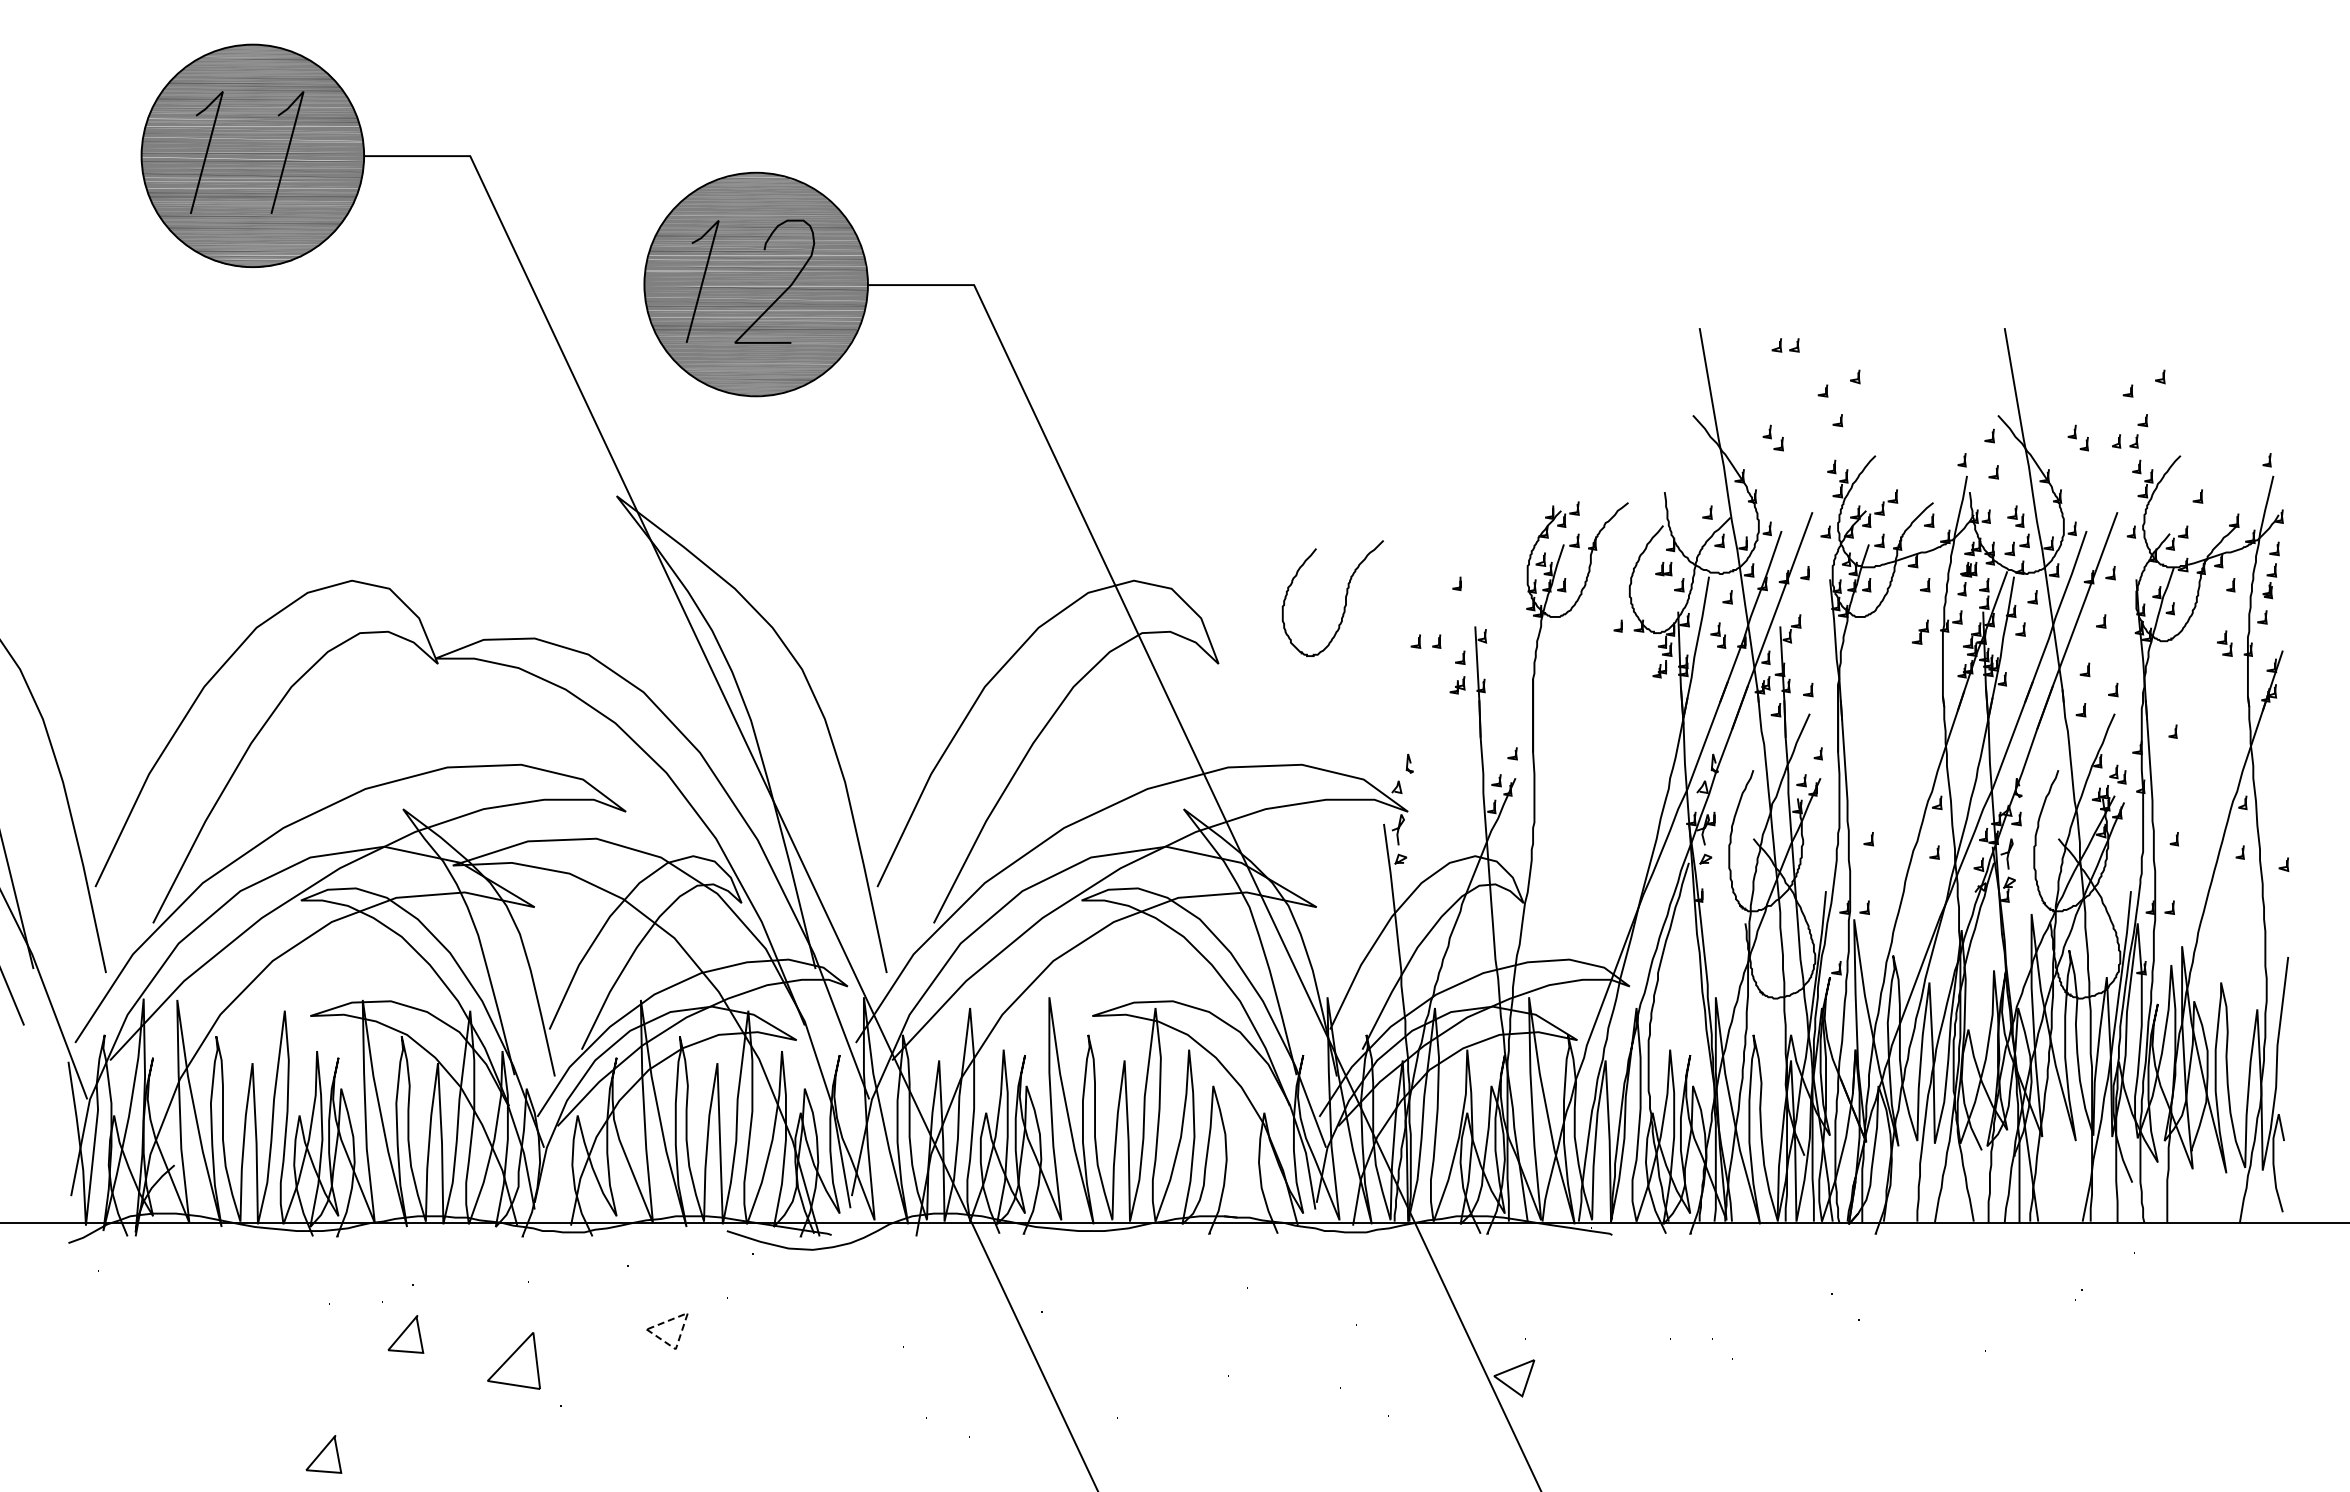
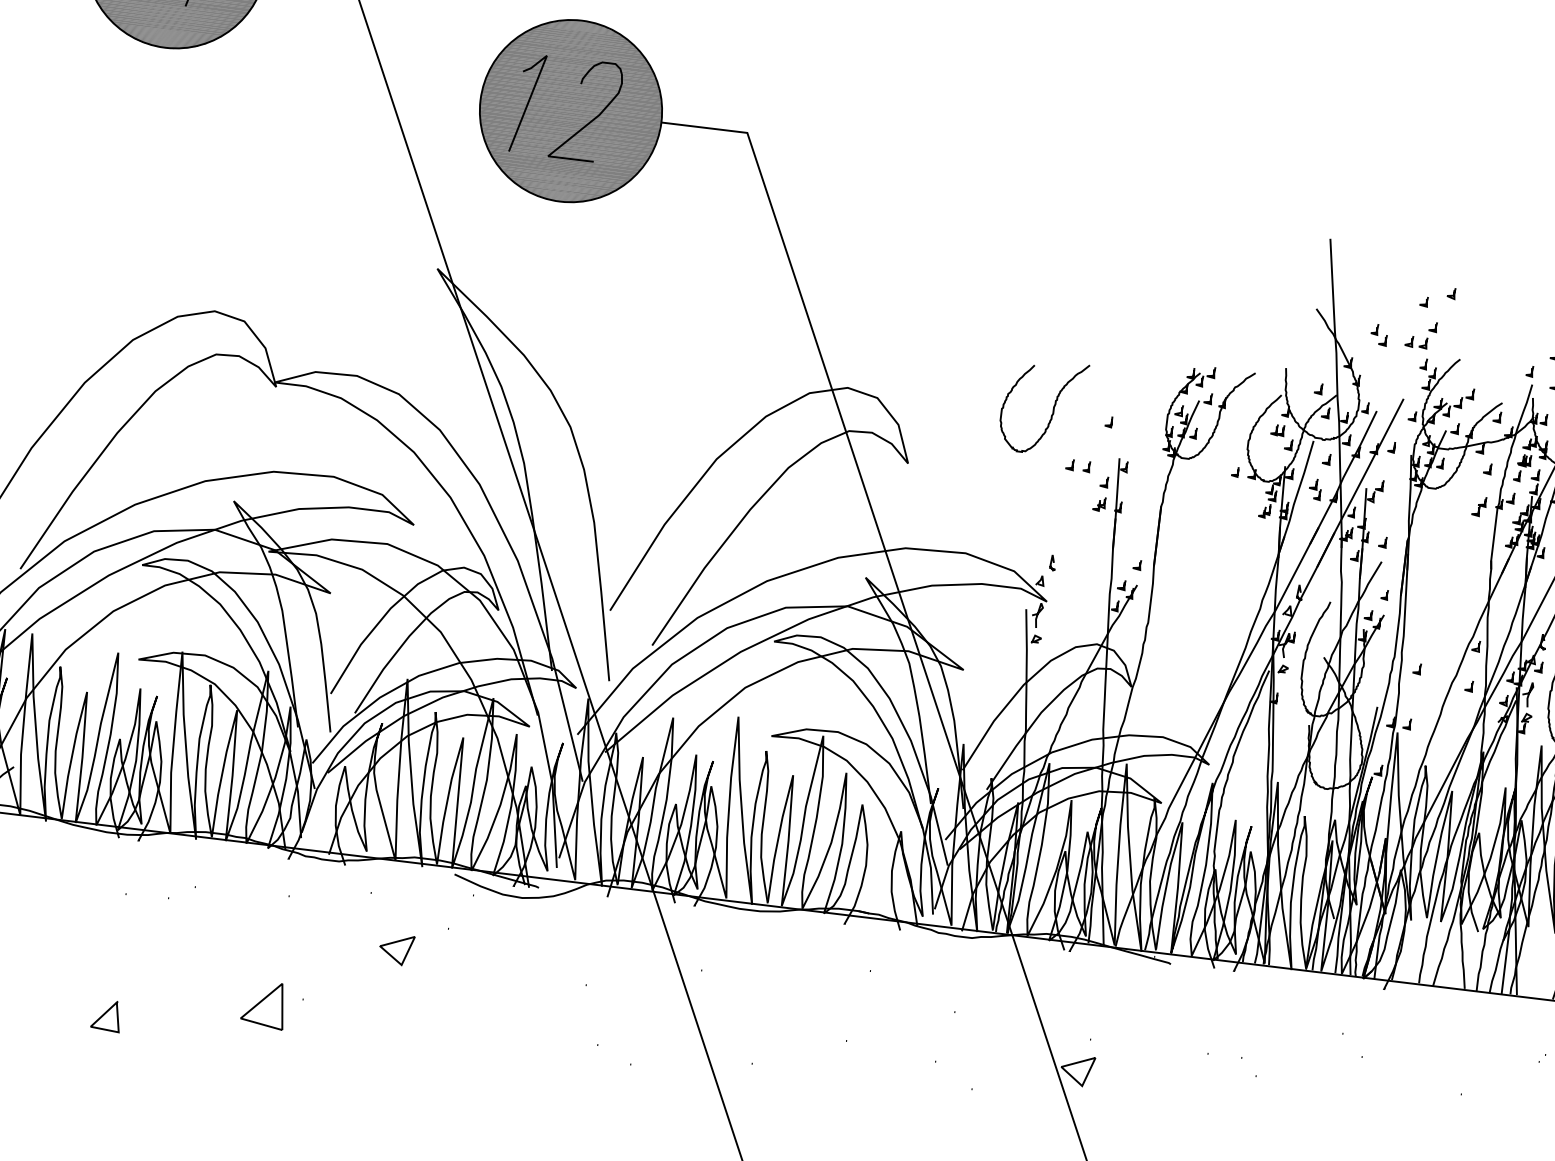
part: (1785, 345) -> (1416, 342), moved
curve: (1345, 598) -> (1053, 408), moved
line: (682, 1327) -> (409, 948), dashed -> solid
line: (404, 1332) -> (183, 924), removed
part: (513, 1360) -> (263, 1004), moved

